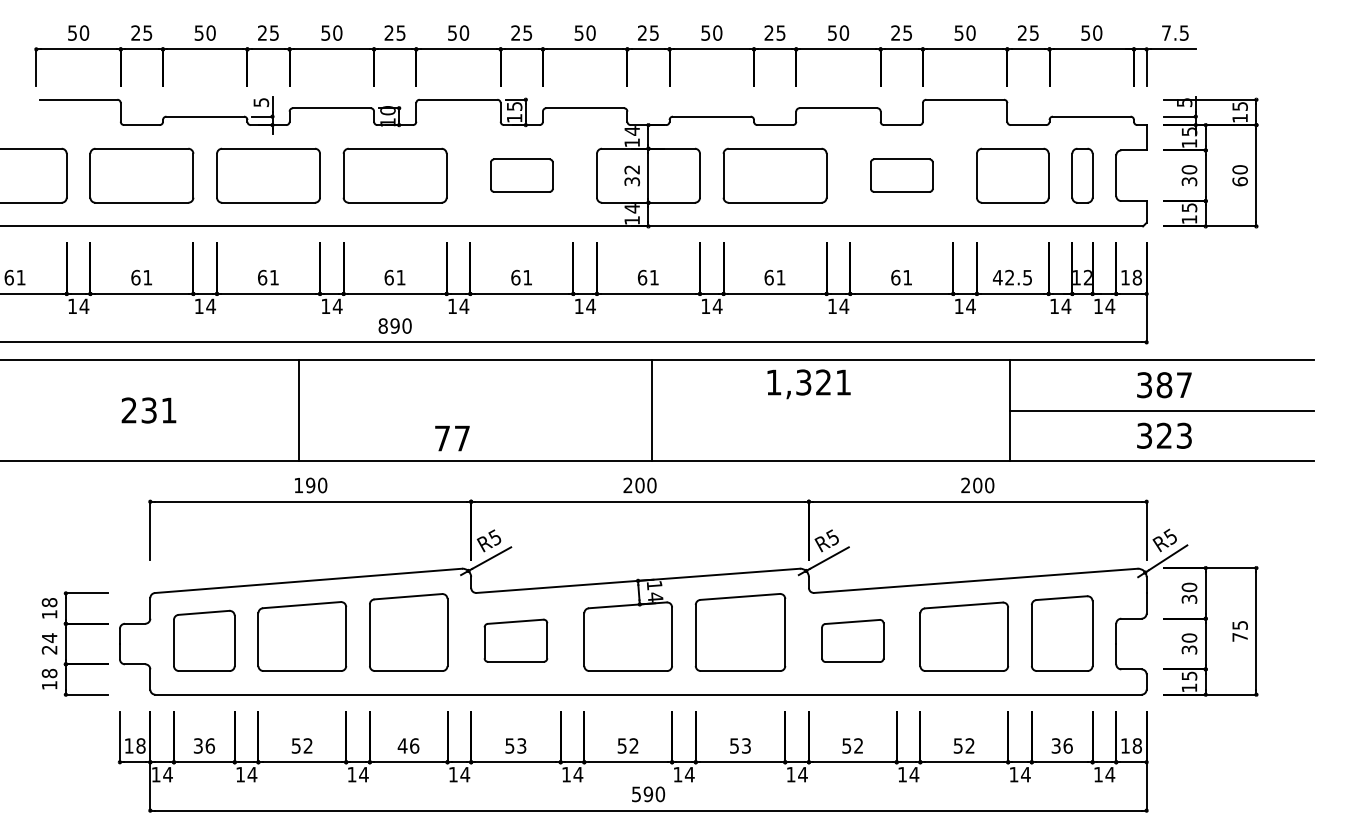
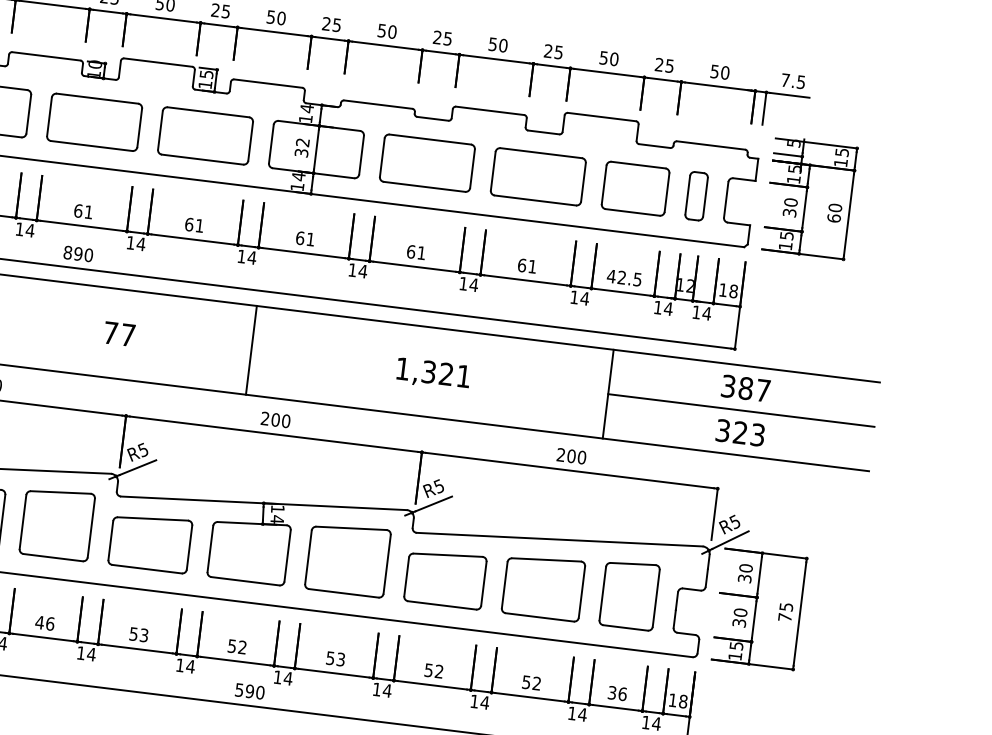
part: (521, 175) -> (205, 135), size x1.67
part: (901, 175) -> (538, 176), size x1.67
text: (808, 384) -> (432, 374), moved
line: (652, 410) -> (251, 350), moved
text: (452, 438) -> (119, 334), moved
part: (515, 640) -> (150, 542), size x1.43
part: (852, 640) -> (445, 578), size x1.43

